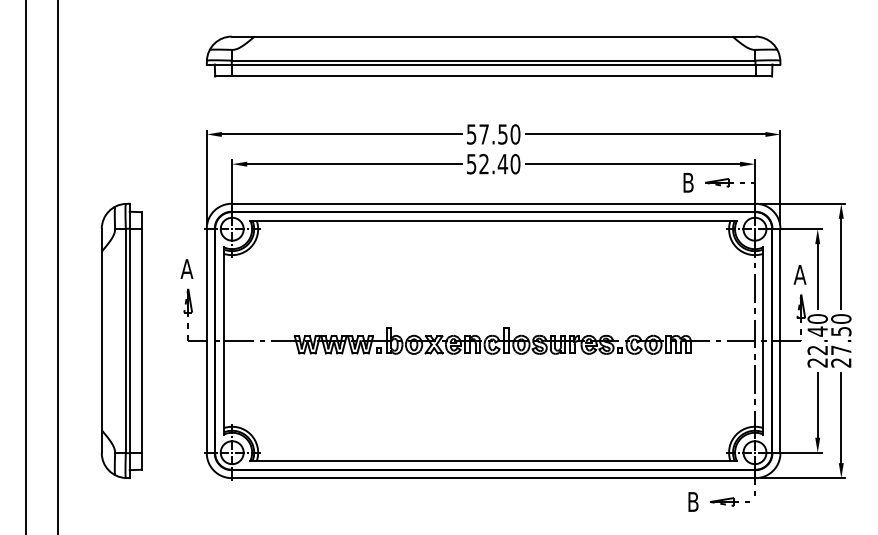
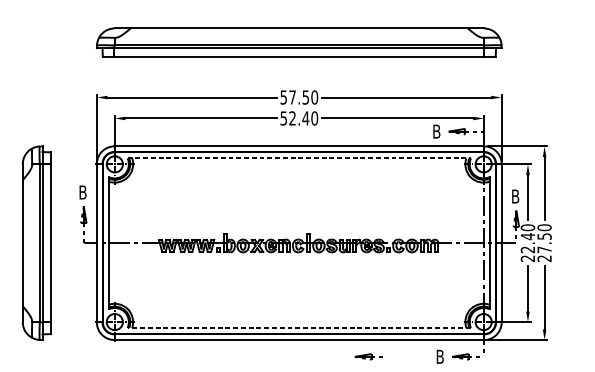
line: (494, 220) -> (299, 158), solid -> dashed
text: (186, 268) -> (82, 192), A -> B
text: (799, 274) -> (515, 196), A -> B
line: (493, 461) -> (299, 328), solid -> dashed
part: (591, 501) -> (368, 356), added

